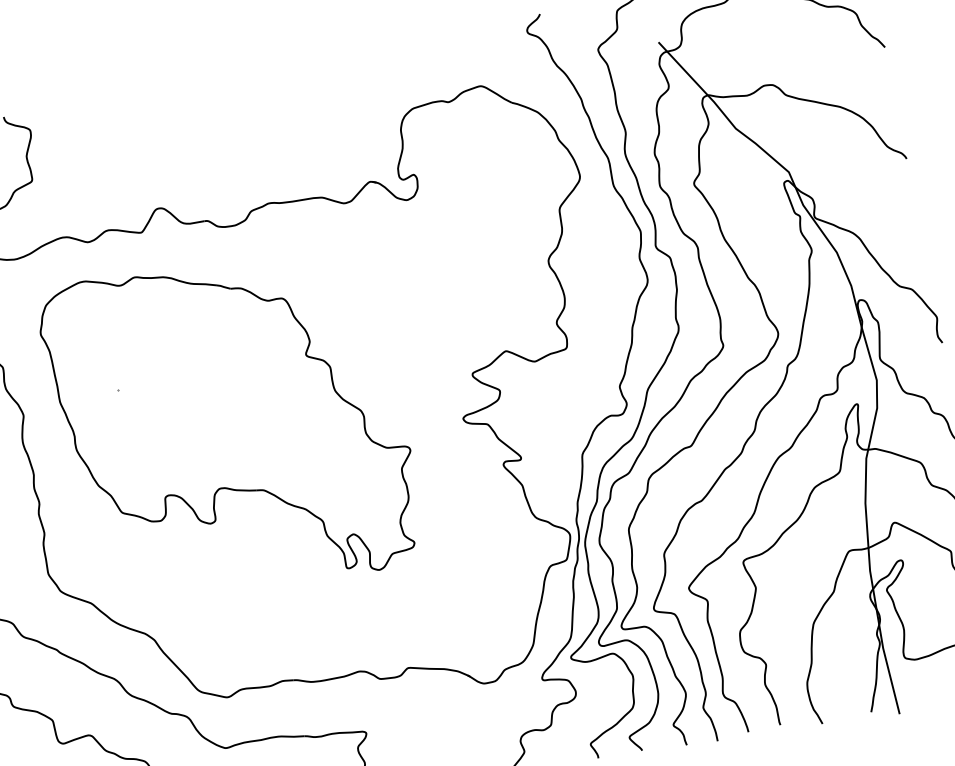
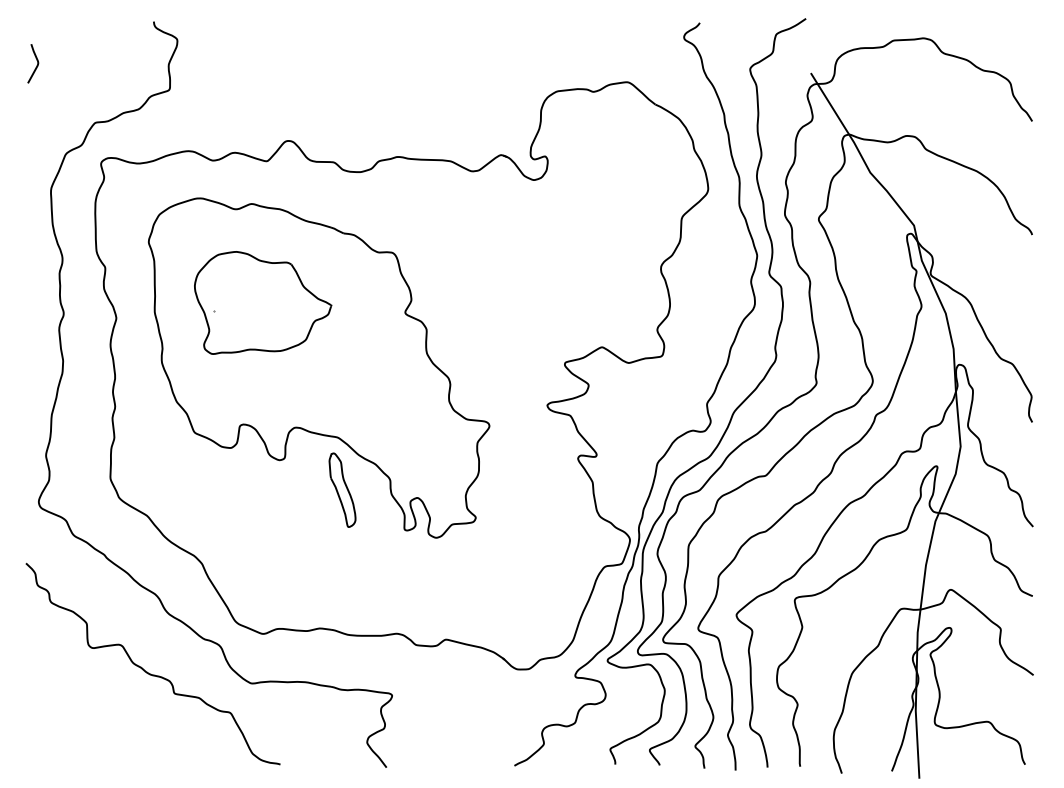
part: (164, 371) -> (263, 302), added
part: (278, 540) -> (342, 489), added

